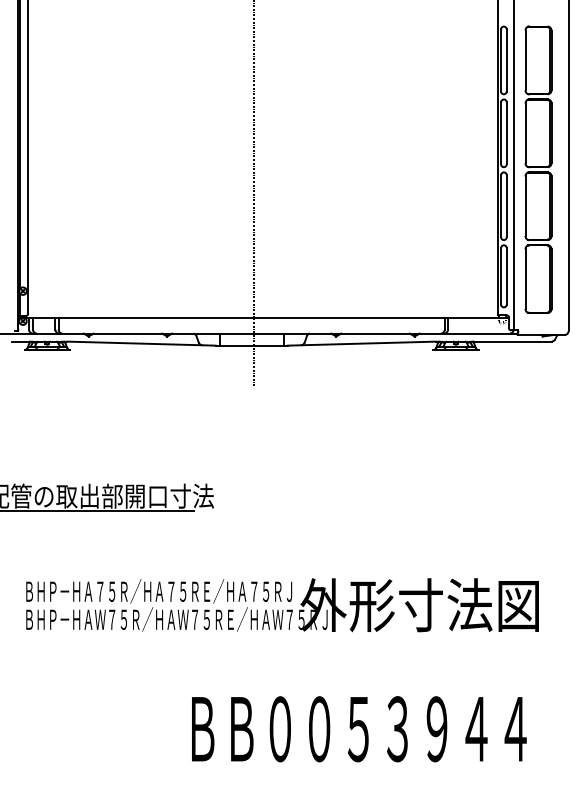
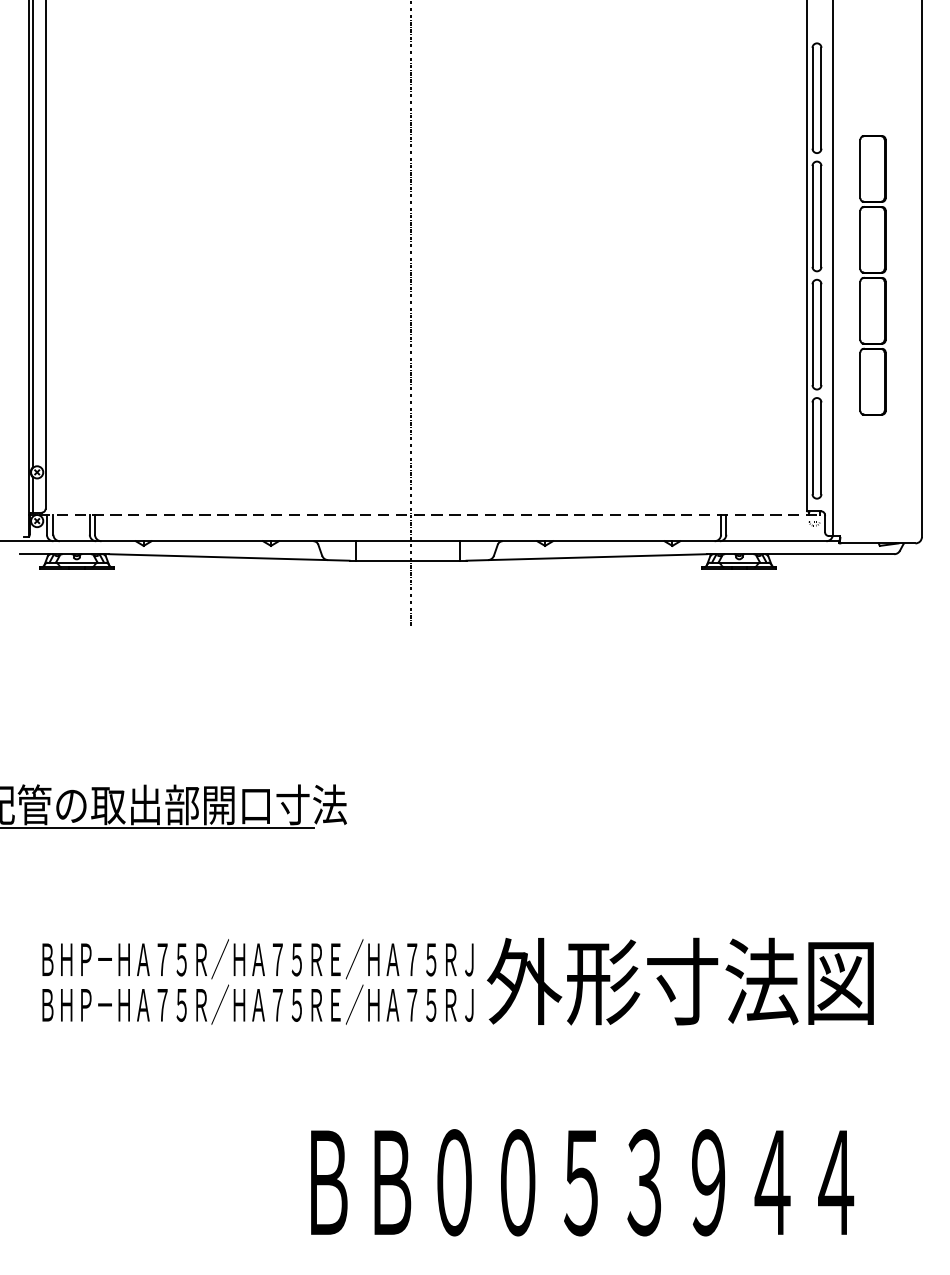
part: (538, 169) -> (873, 275), size x0.6
line: (266, 317) -> (432, 515), solid -> dashed
text: (210, 619) -> (341, 1004), ＢＨＰ－ＨＡＷ７５Ｒ／ＨＡＷ７５ＲＥ／ＨＡＷ７５ＲＪ -> ＢＨＰ－ＨＡ７５Ｒ／ＨＡ７５ＲＥ／ＨＡ７５ＲＪ

